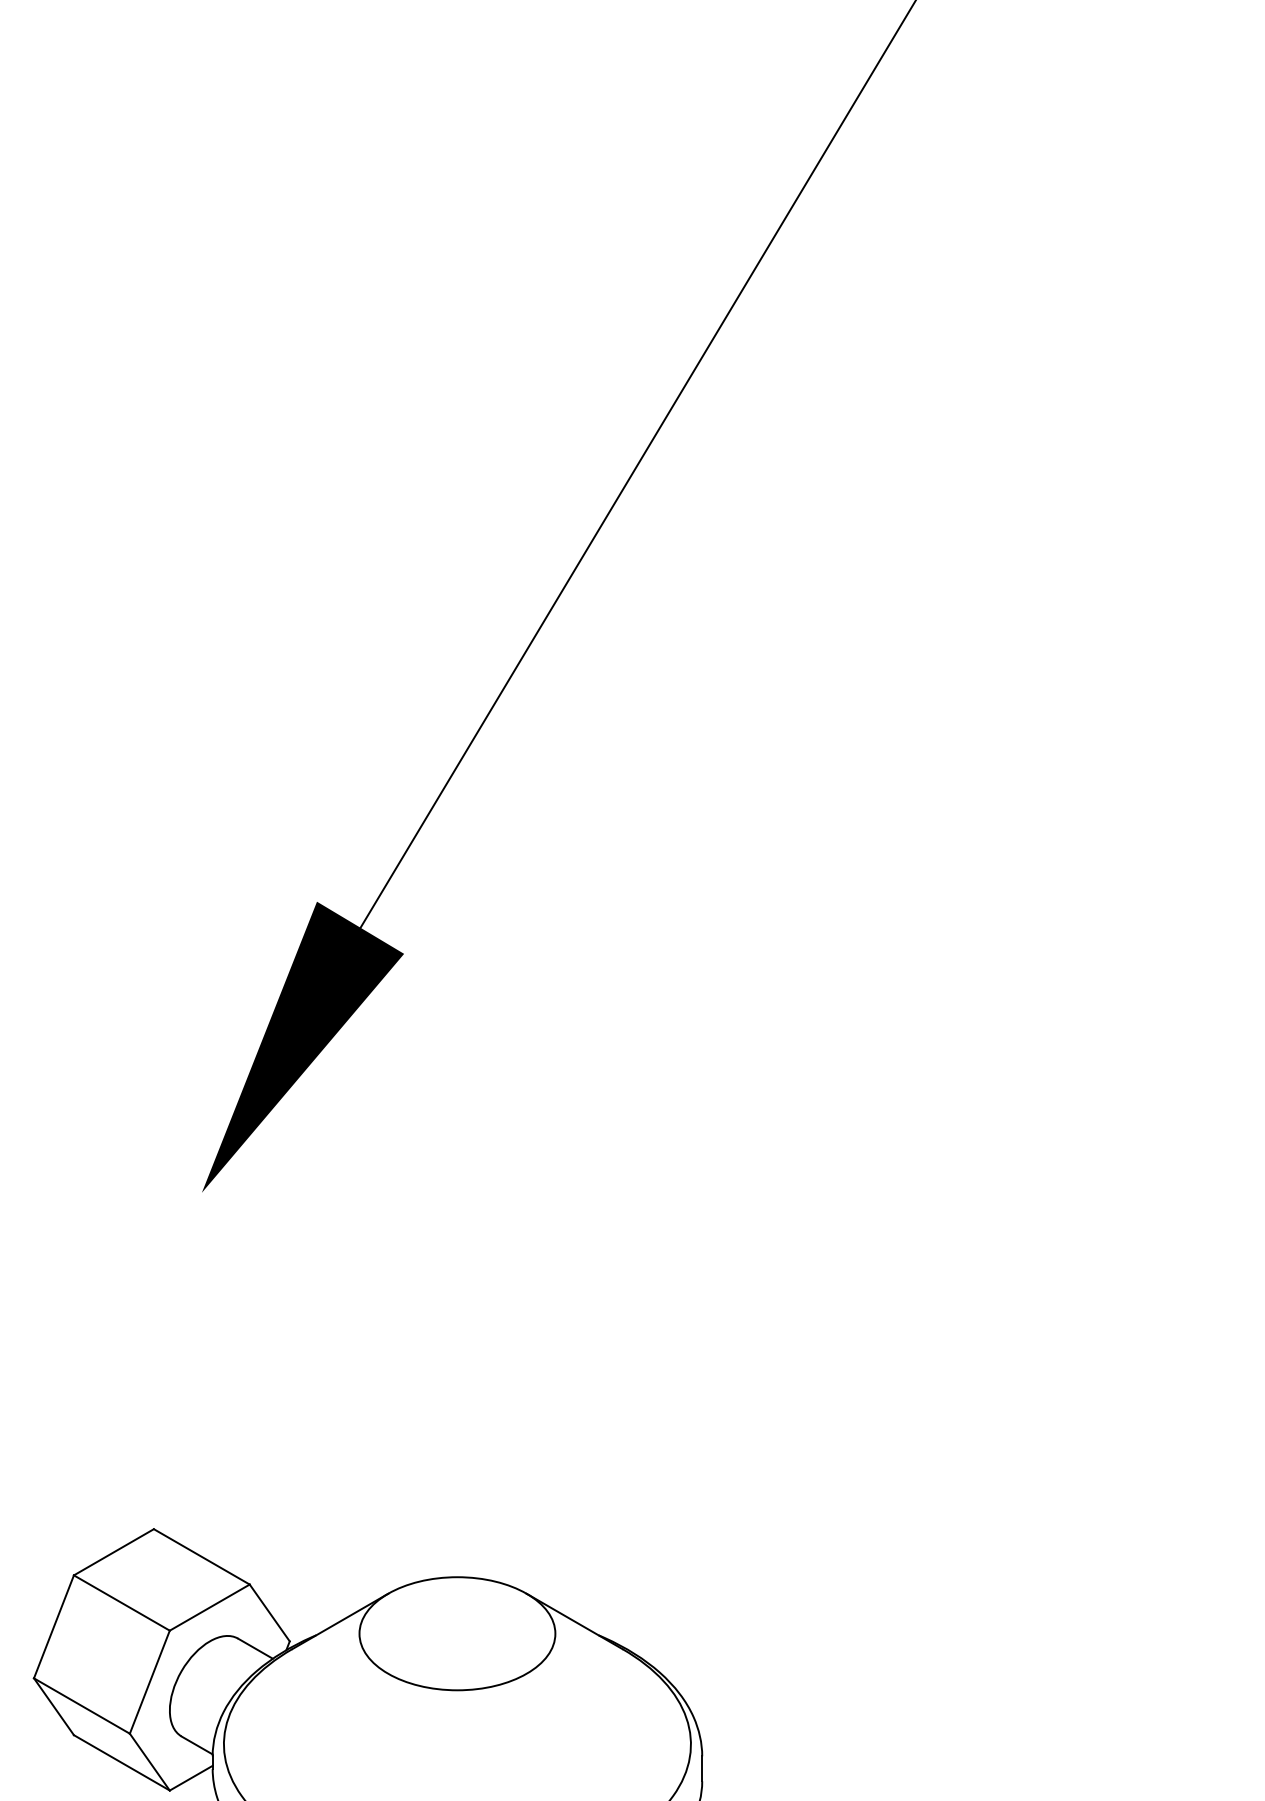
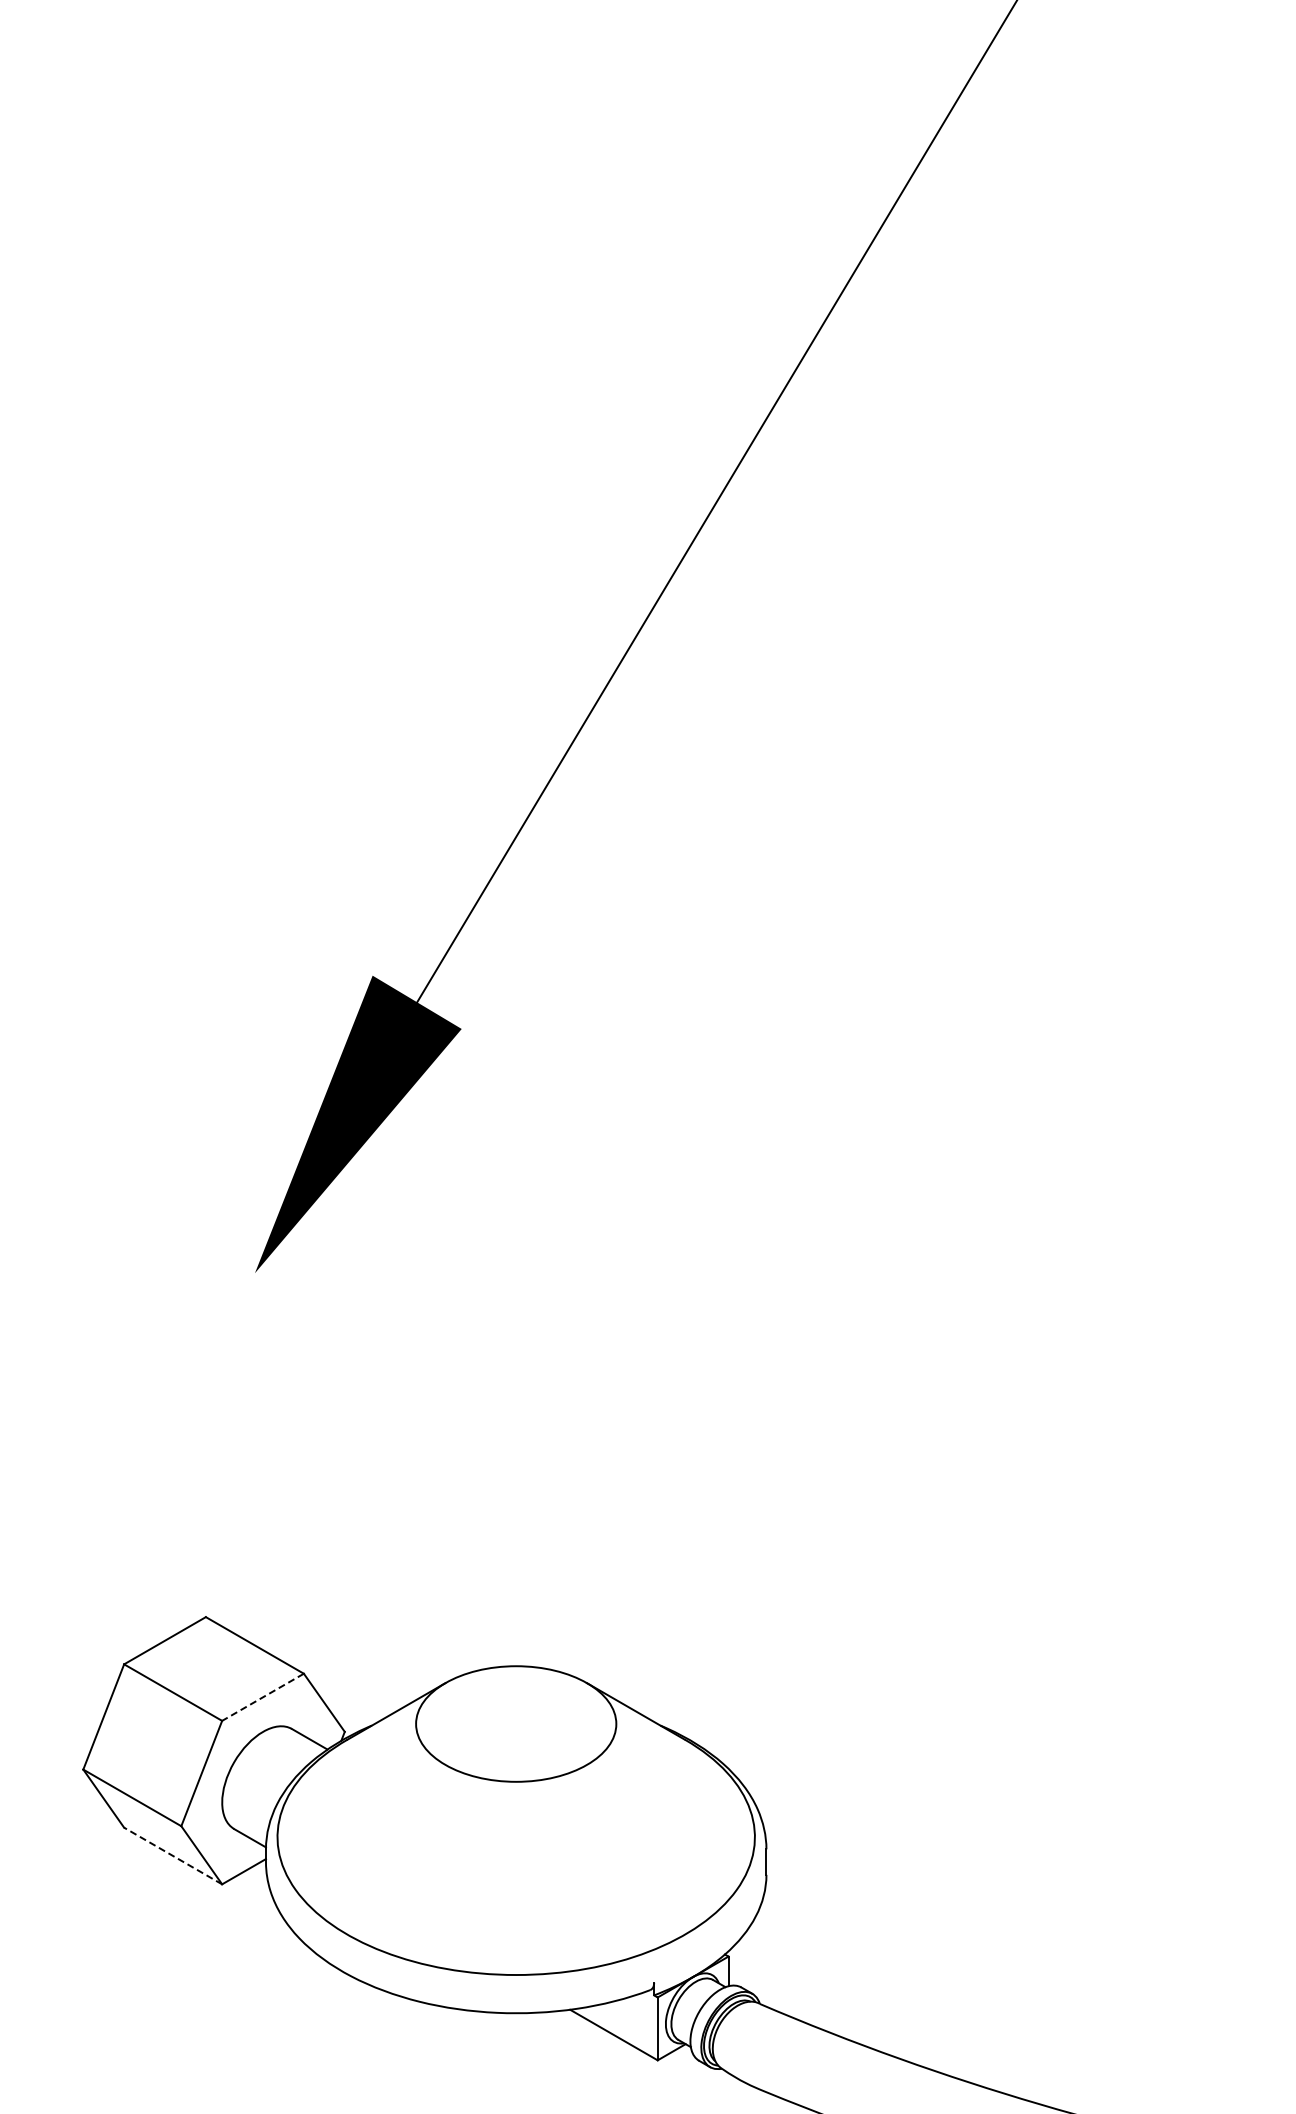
line: (209, 1607) -> (262, 1697), solid -> dashed
line: (122, 1763) -> (173, 1856), solid -> dashed

